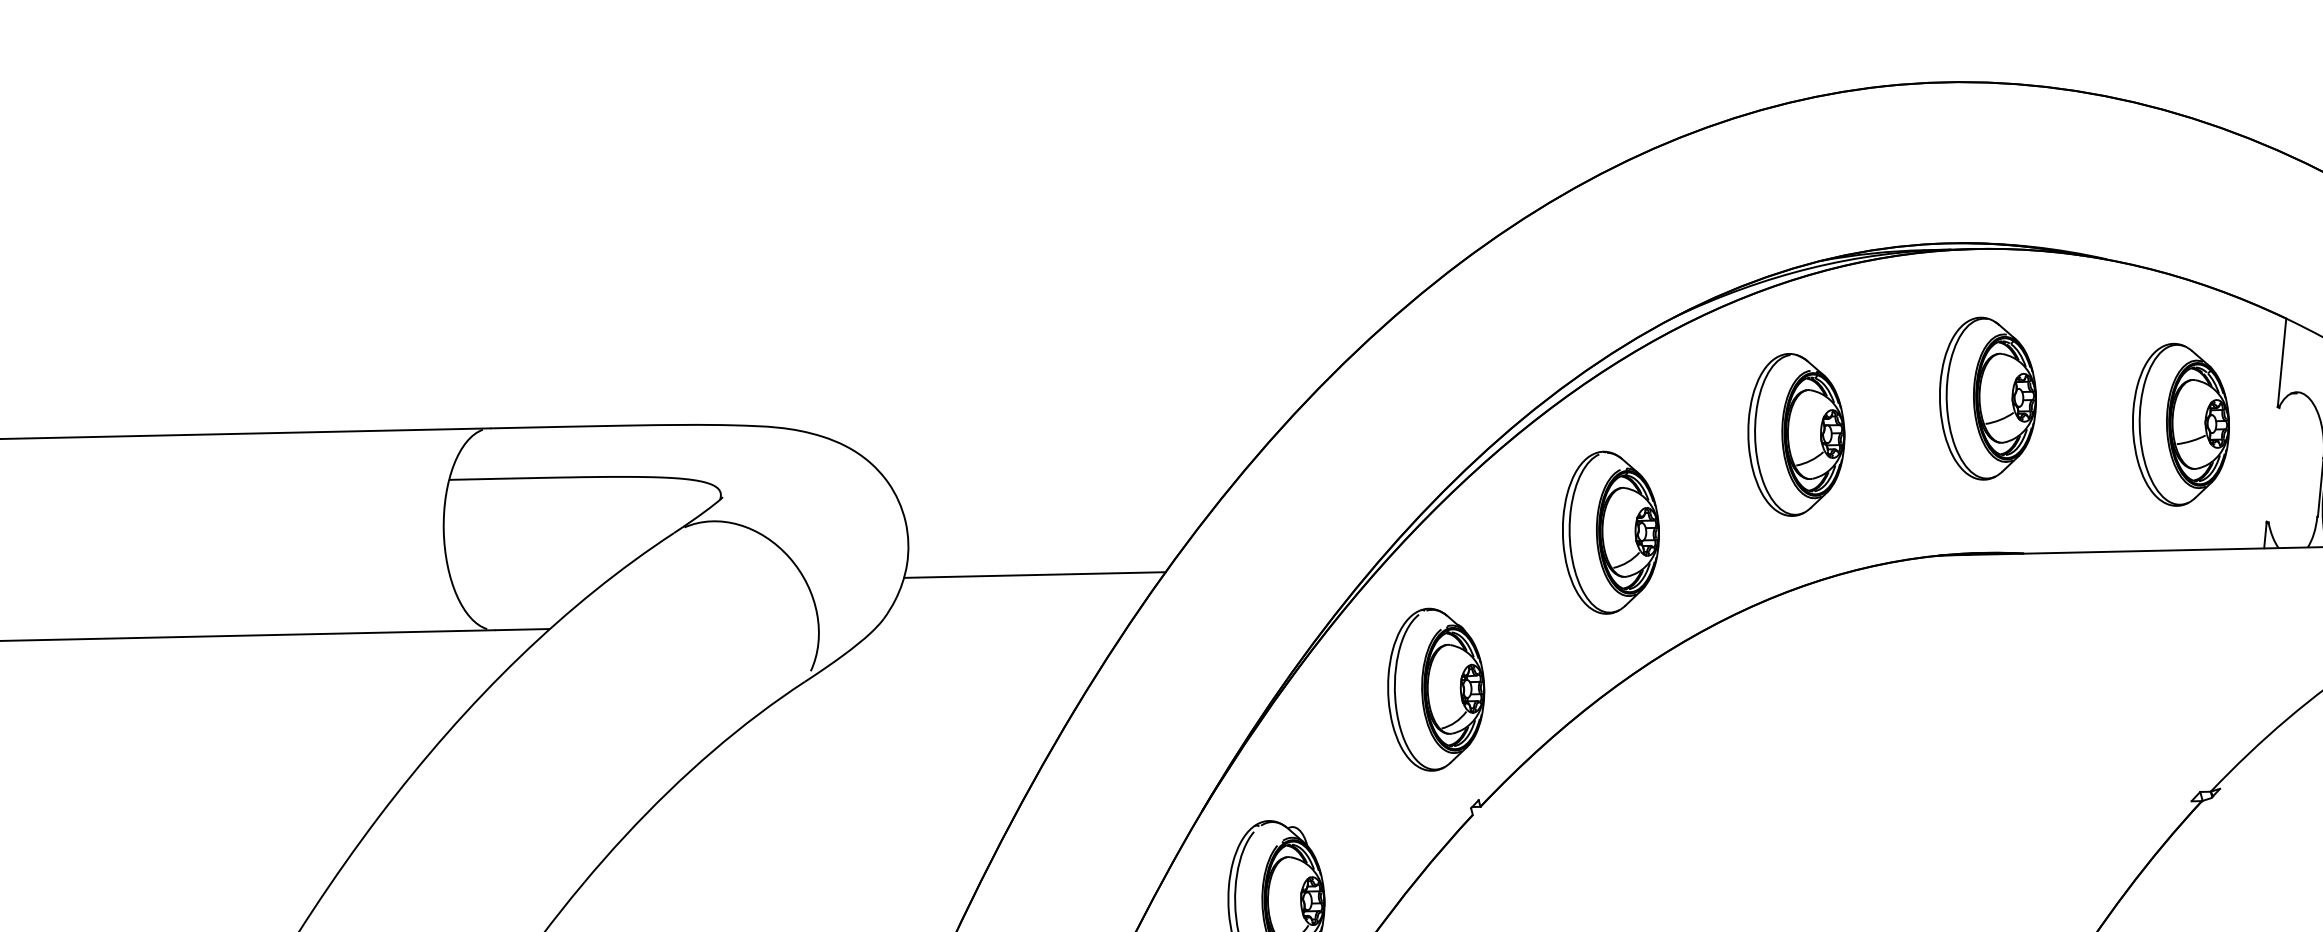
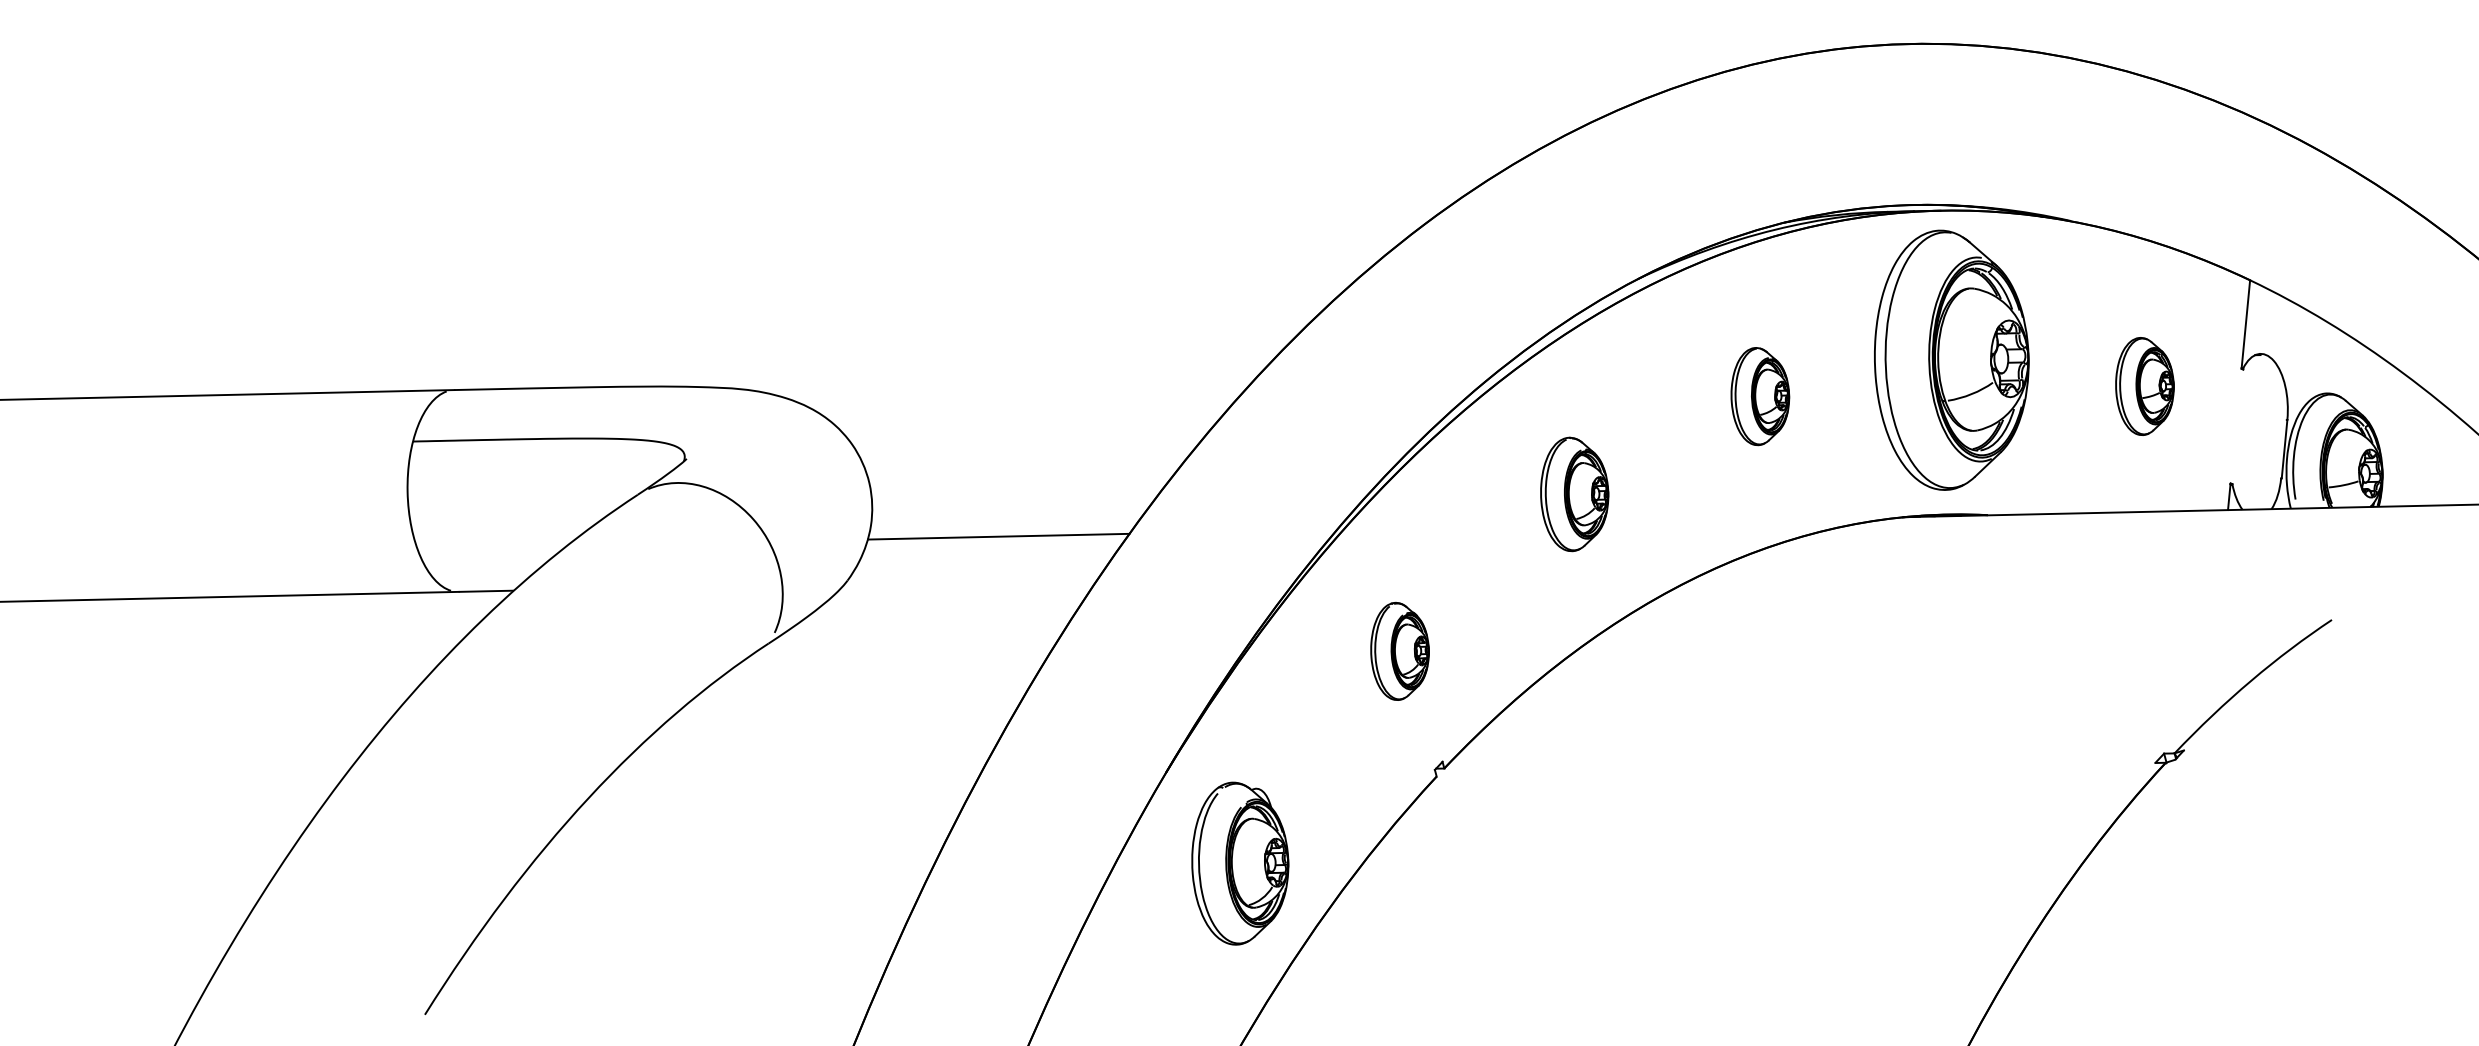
part: (1987, 398) -> (1951, 360), size x1.6
part: (2180, 424) -> (2144, 386), size x0.6
part: (1796, 434) -> (1760, 396), size x0.6
part: (1610, 532) -> (1574, 494), size x0.7
part: (1435, 689) -> (1399, 651), size x0.6

